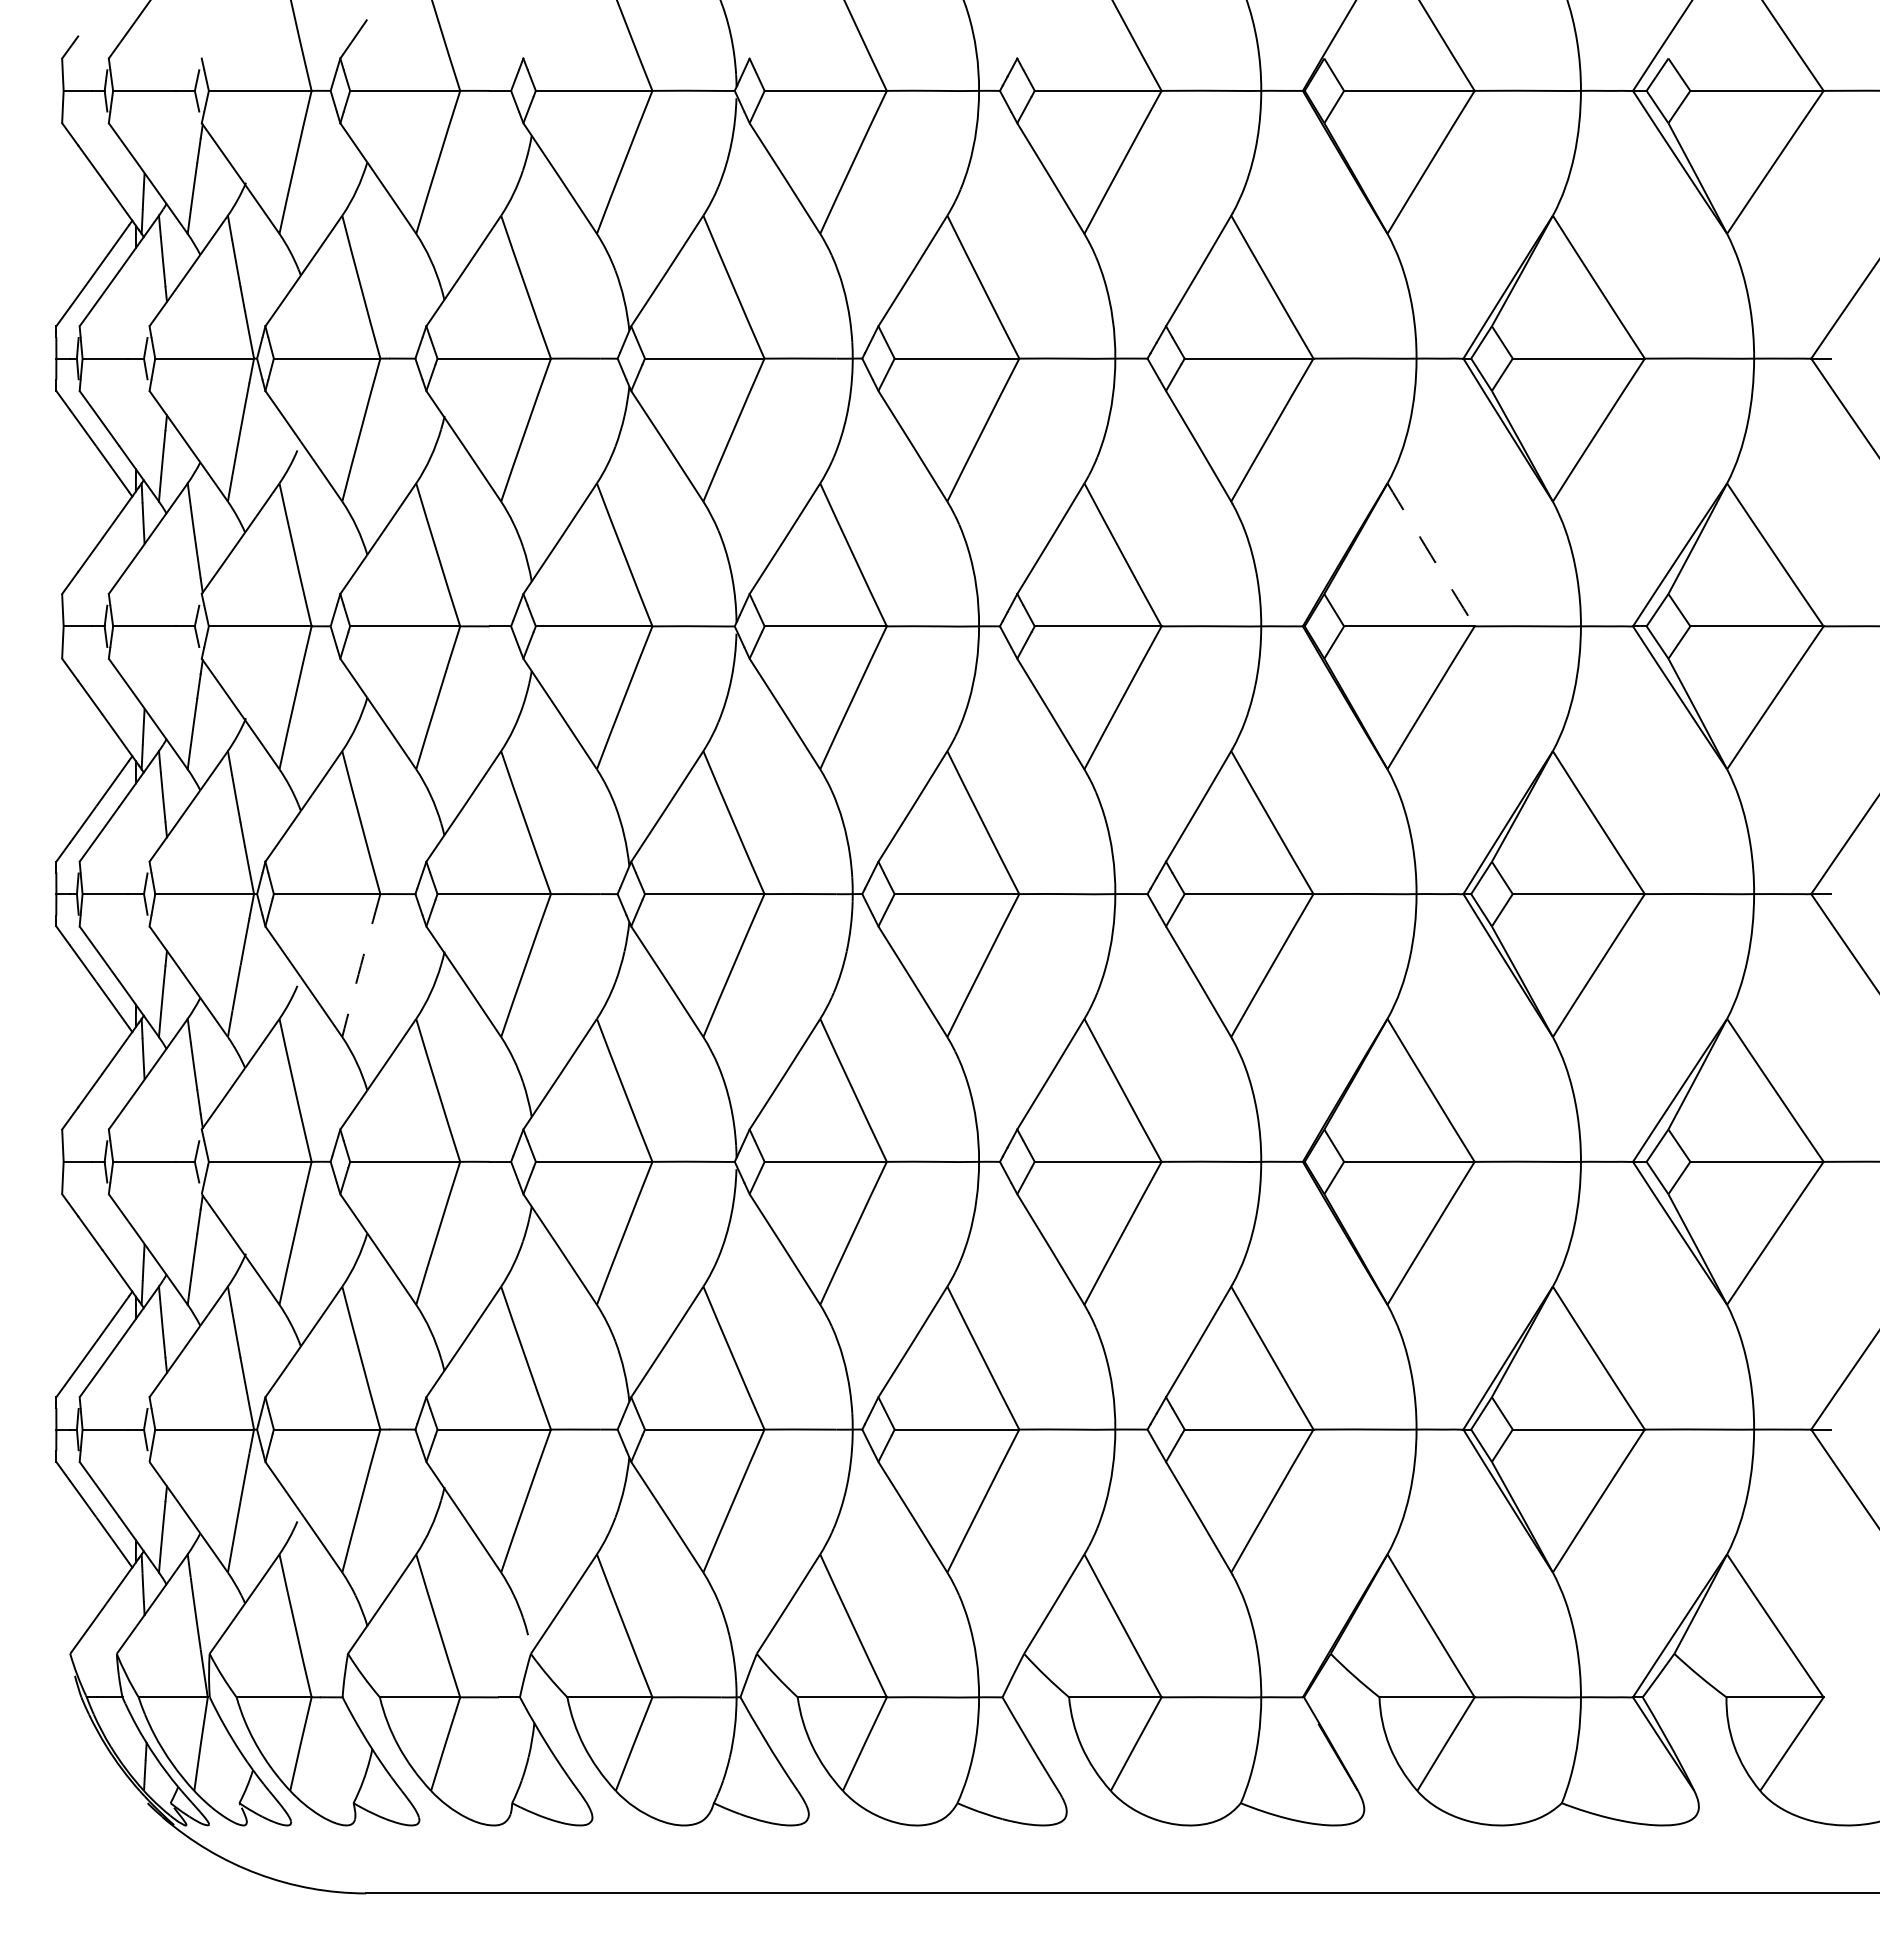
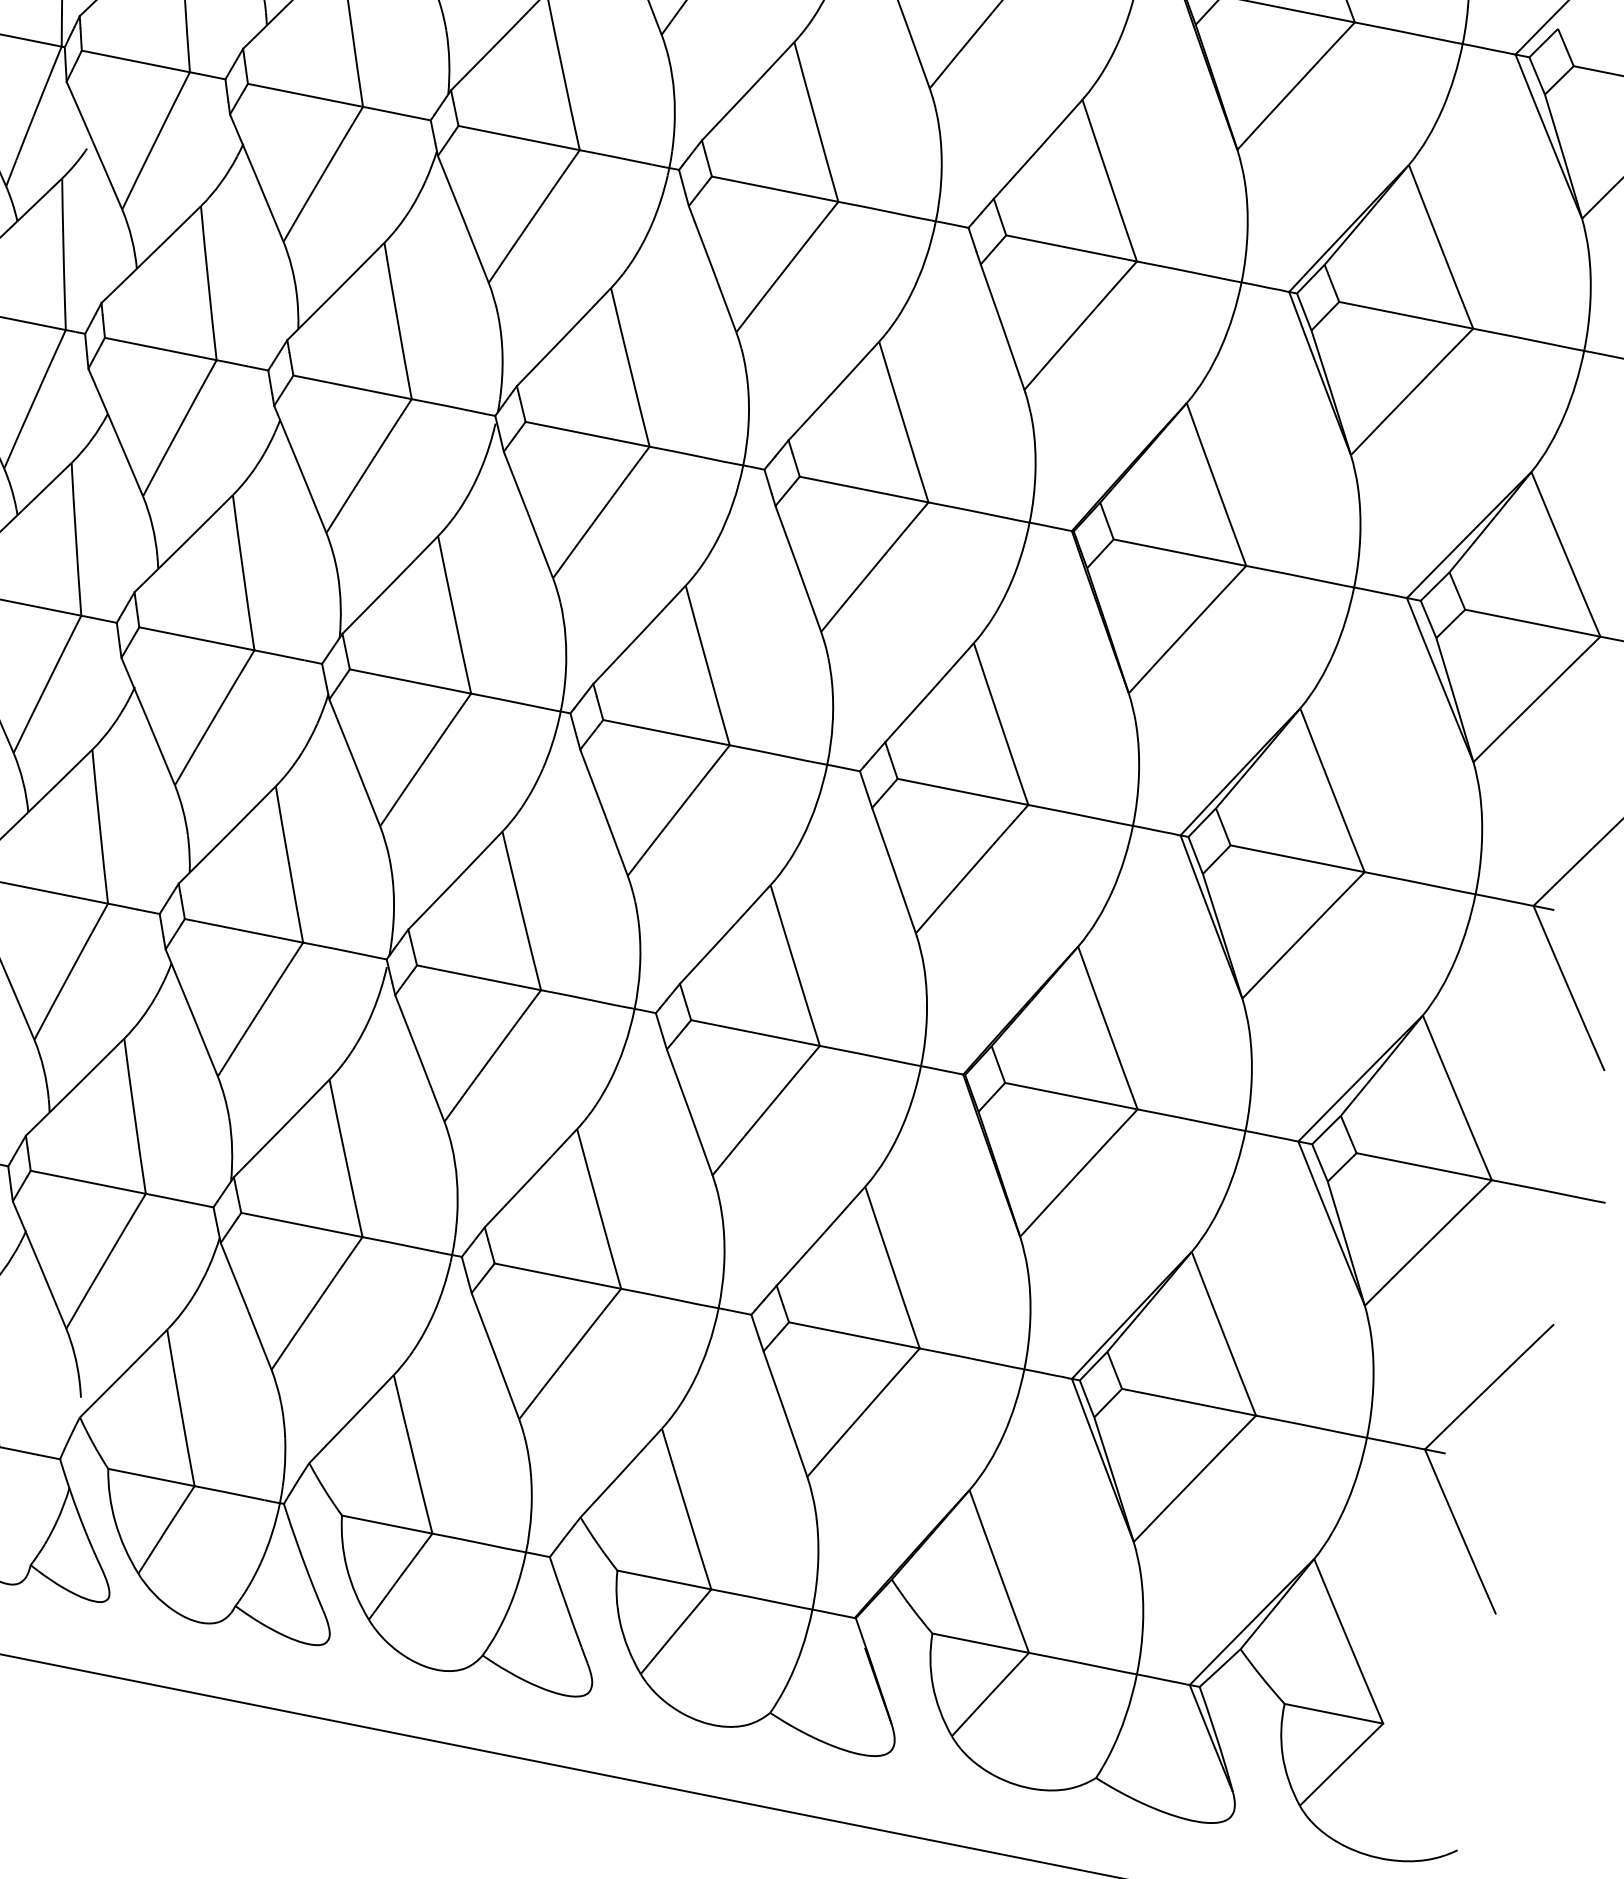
arc: (1430, 555) -> (1215, 485), dashed -> solid
arc: (360, 965) -> (46, 684), dashed -> solid

